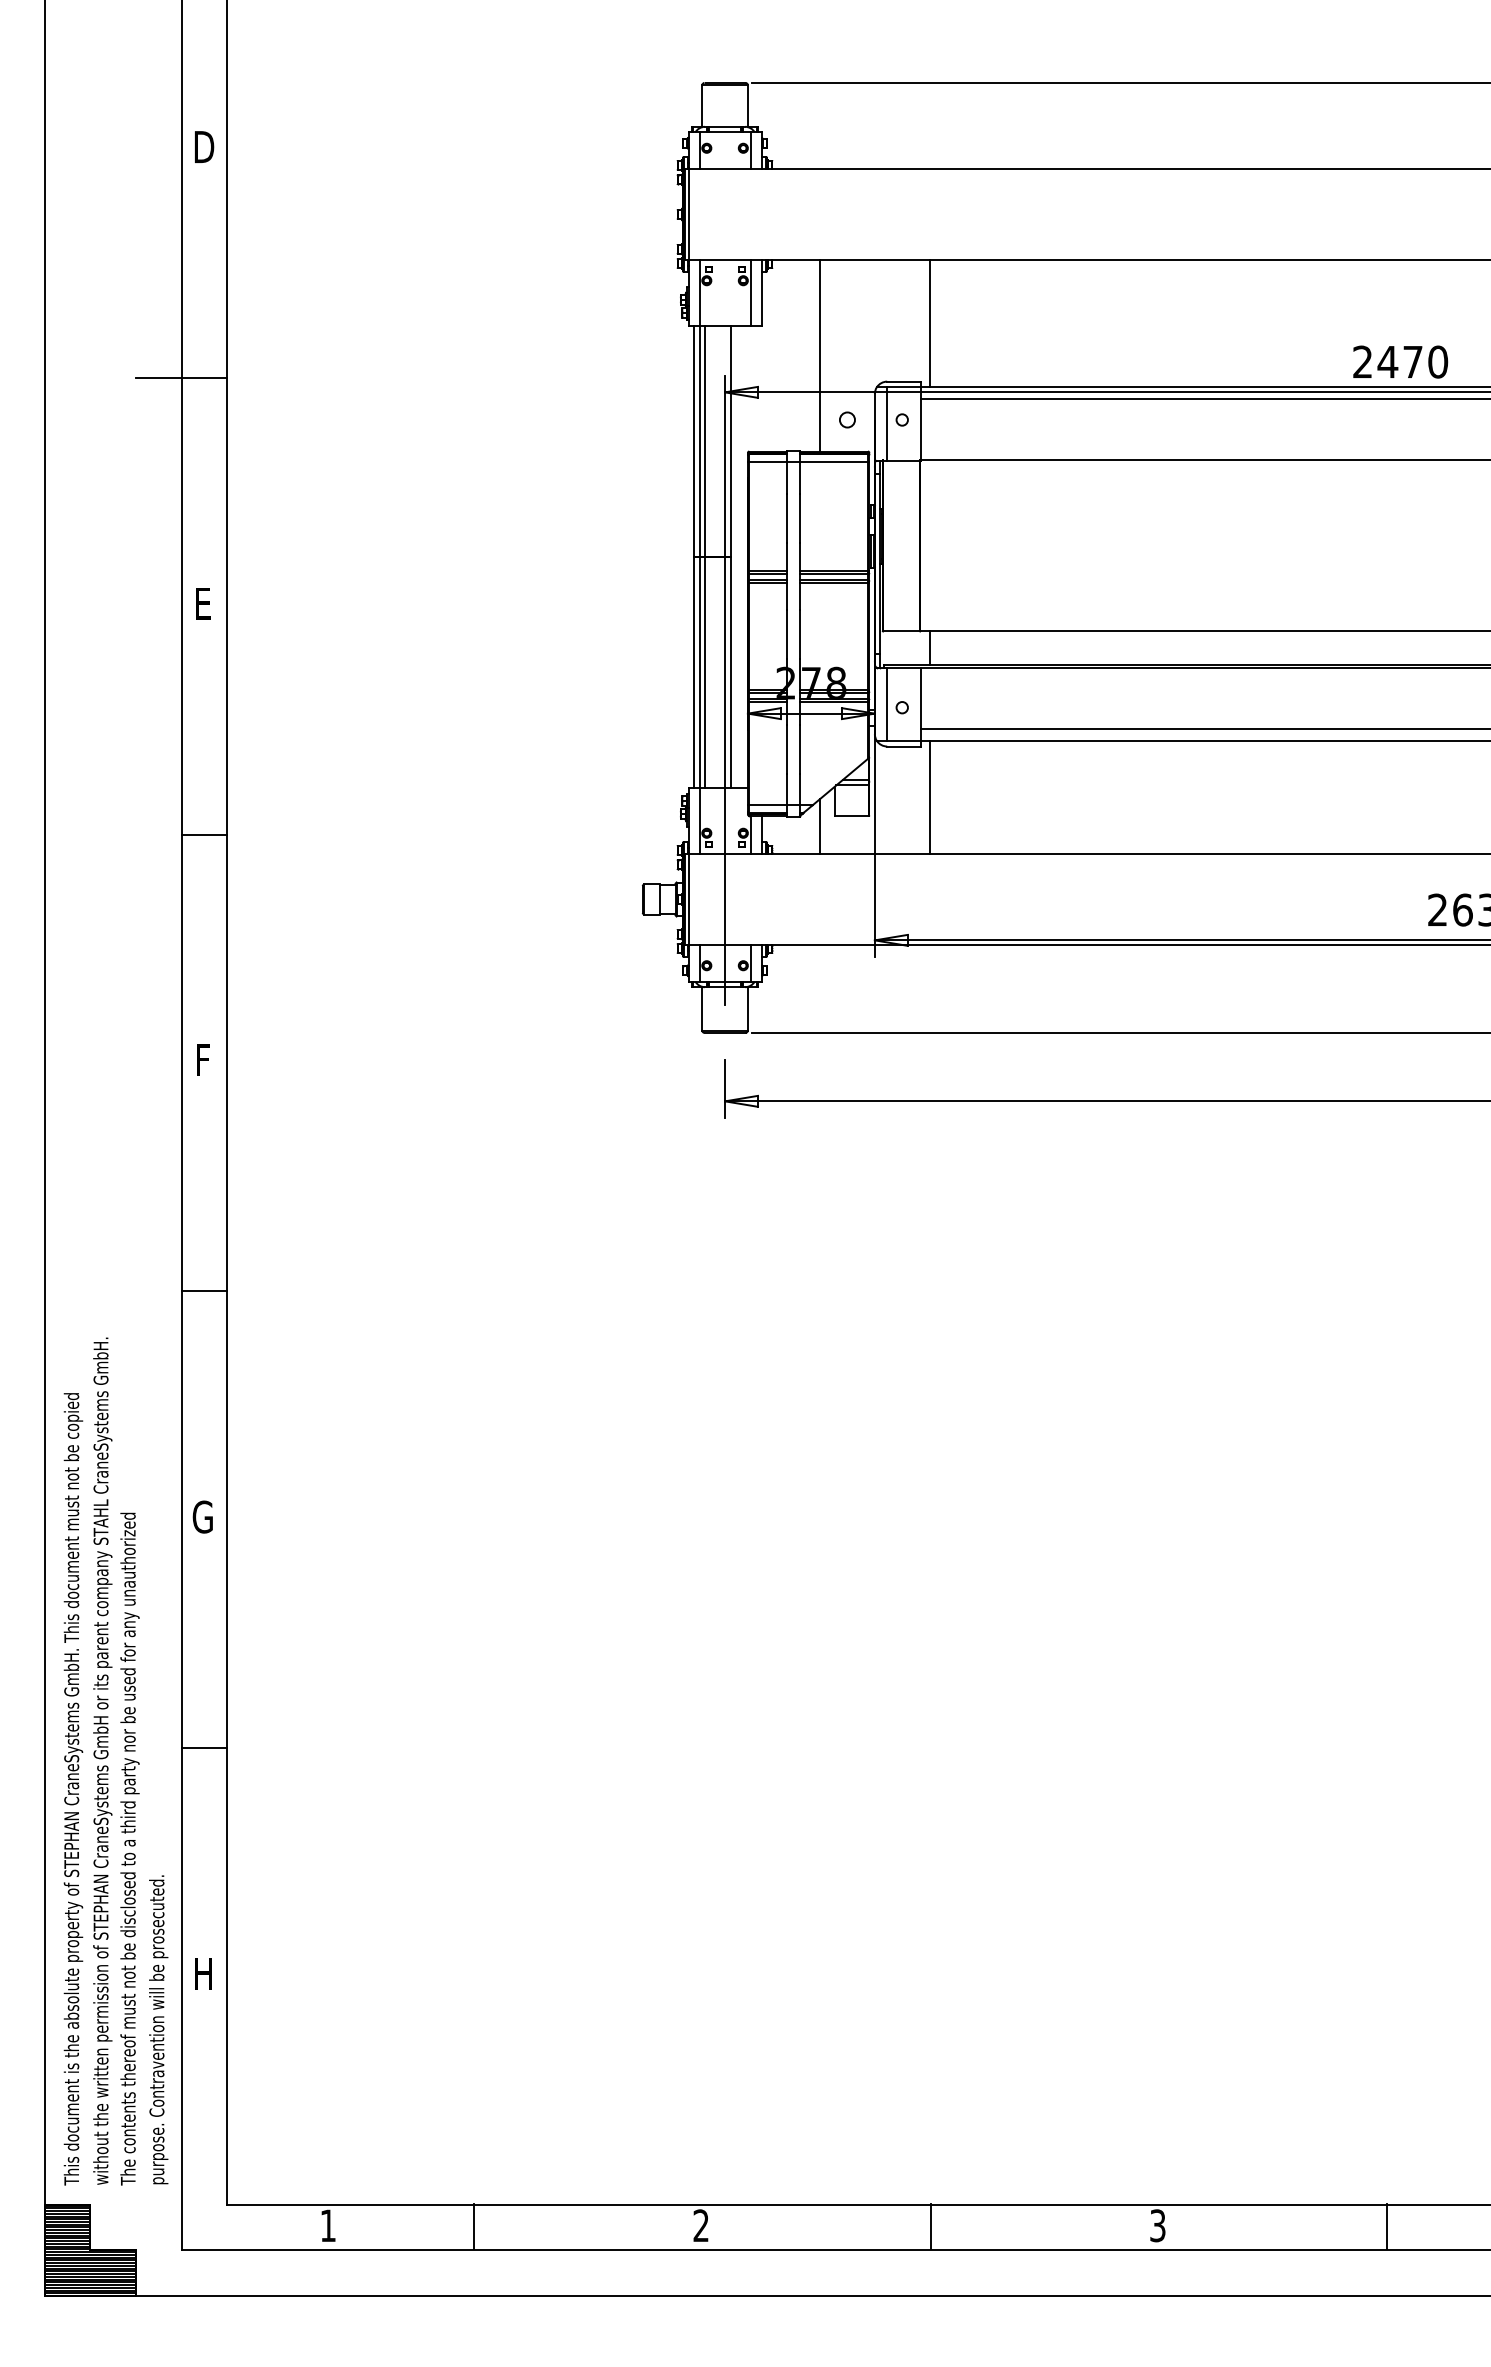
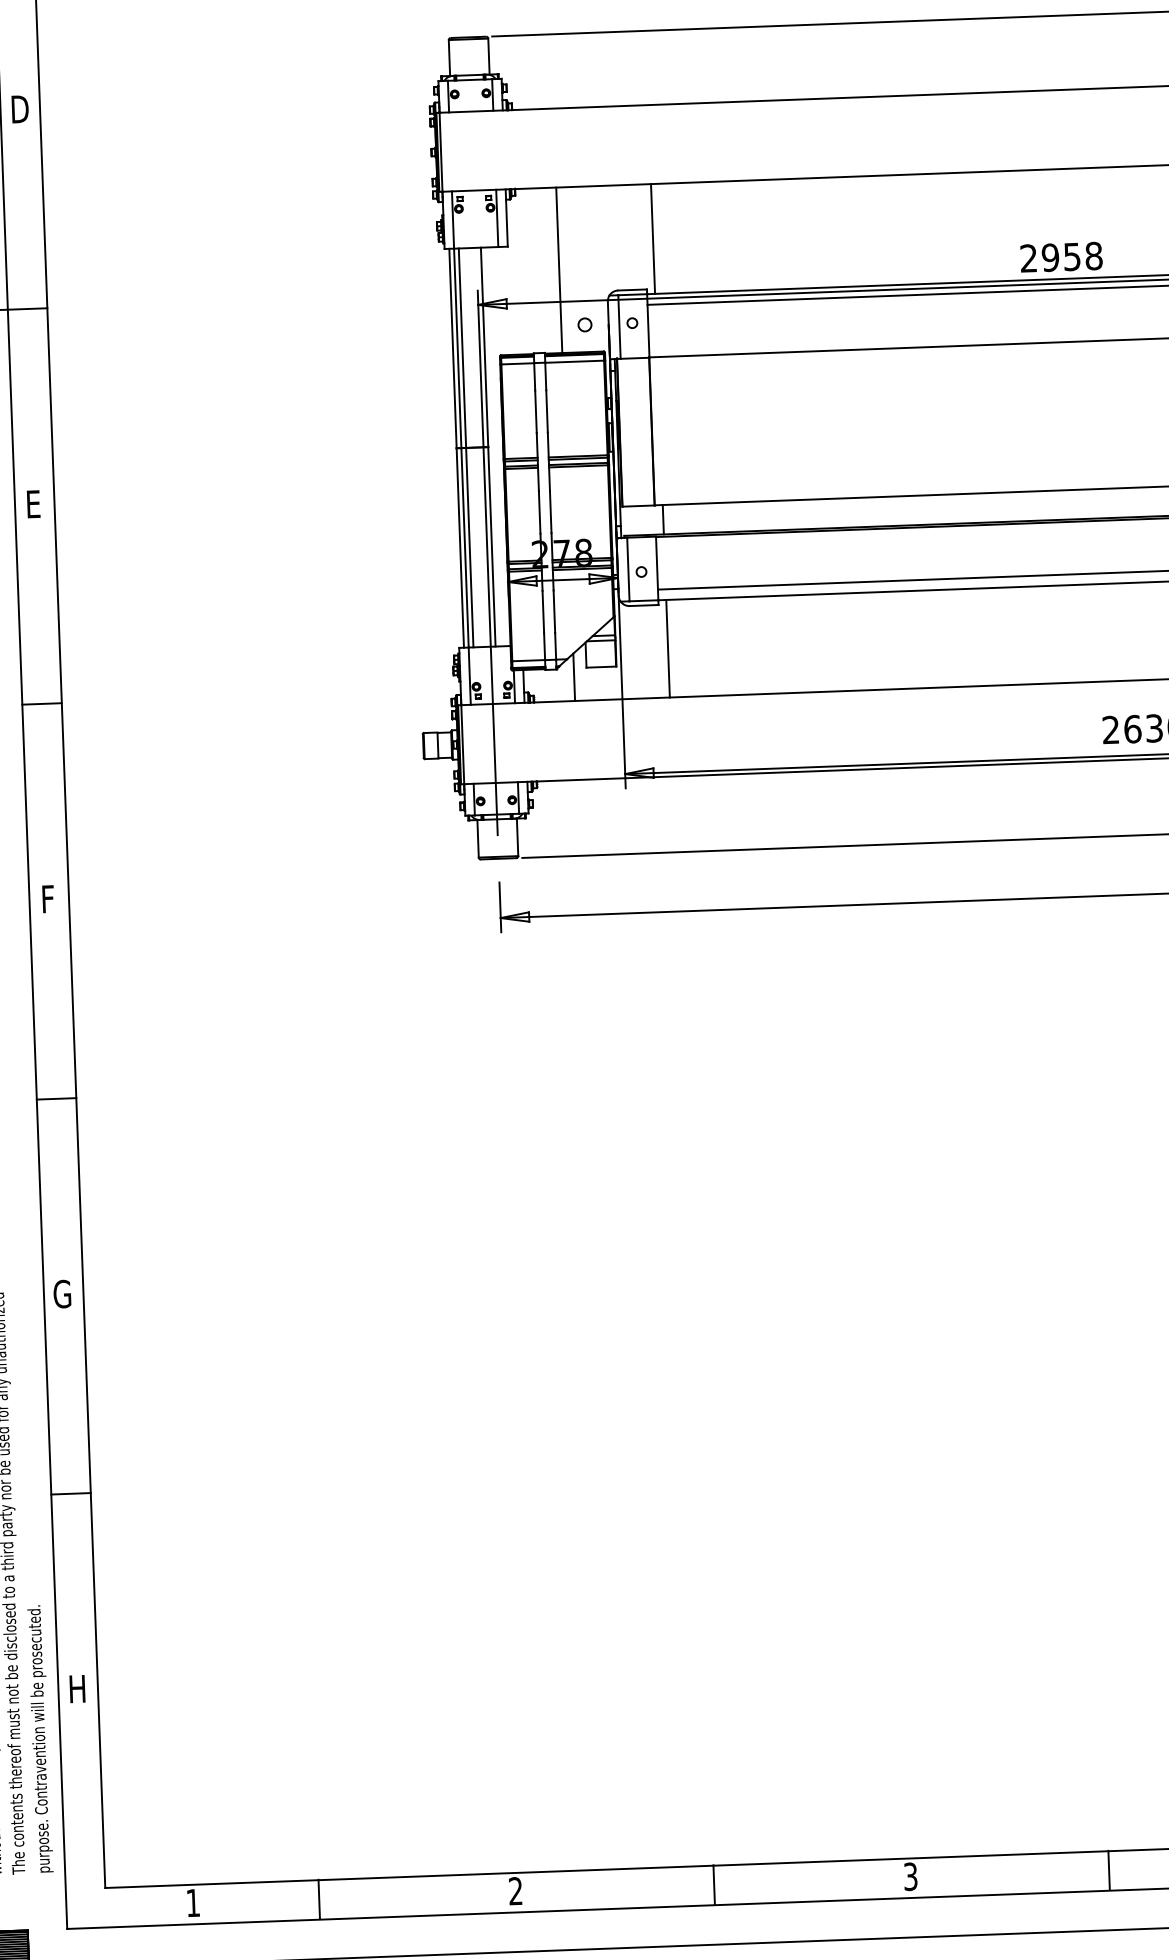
text: (1412, 361) -> (1071, 256), 2470 -> 2958

